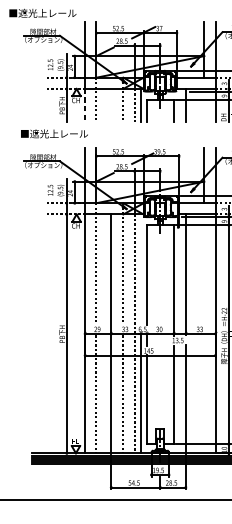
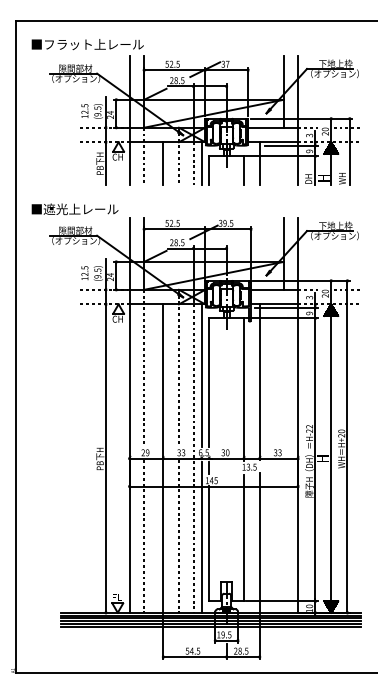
text: (57, 13) -> (93, 44), ■遮光上レール -> ■フラット上レール
line: (85, 105) -> (129, 163), dashed -> solid
line: (111, 105) -> (163, 163), added
text: (54, 133) -> (74, 208), moved
line: (140, 269) -> (201, 375), added

